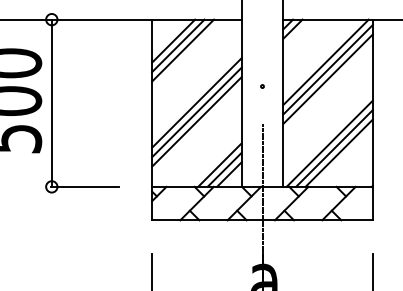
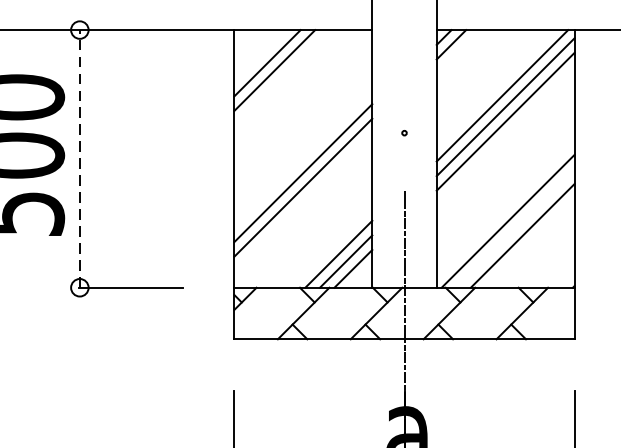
line: (183, 50) -> (282, 77), removed
line: (196, 102) -> (302, 157), removed
line: (51, 103) -> (79, 159), solid -> dashed
line: (334, 148) -> (515, 228), removed

